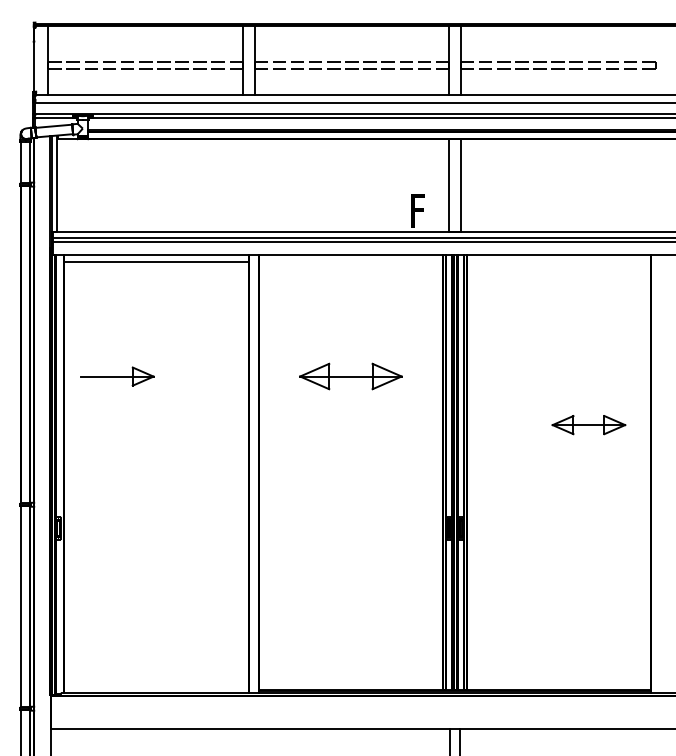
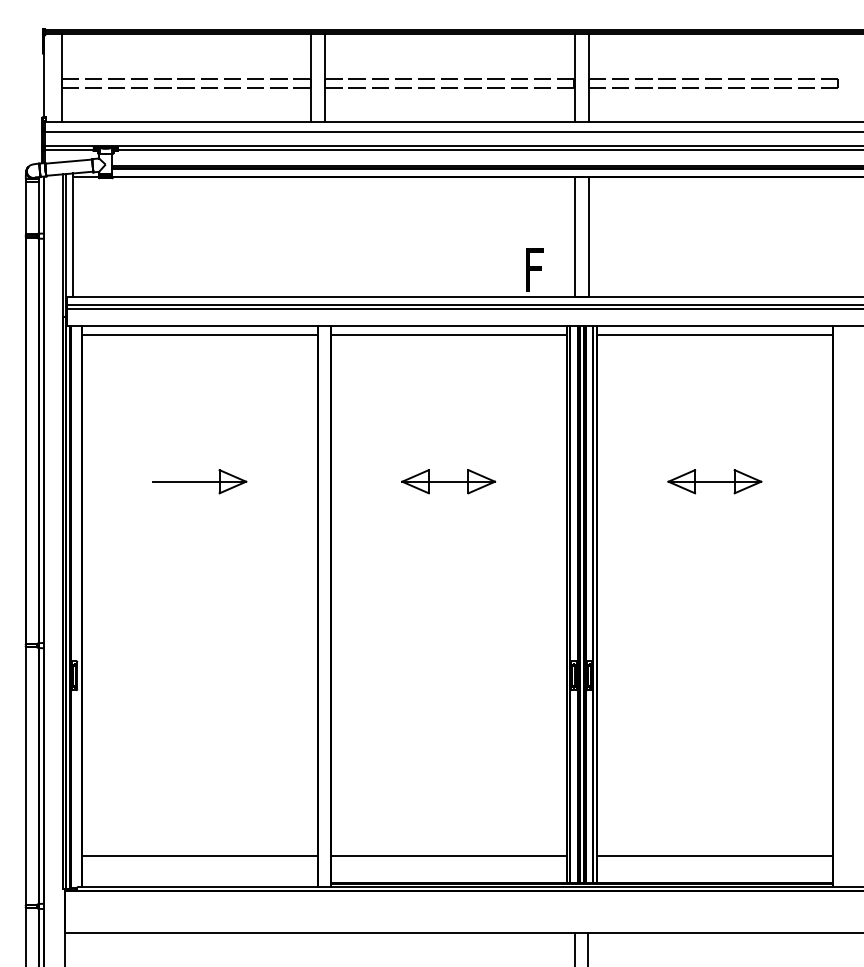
line: (350, 262) -> (448, 335), added
line: (558, 262) -> (714, 335), added
part: (117, 376) -> (199, 481), moved
part: (350, 376) -> (448, 481), size x0.71
part: (588, 424) -> (714, 481), moved
line: (156, 669) -> (199, 856), added
line: (350, 669) -> (448, 856), added
line: (558, 669) -> (714, 856), added

